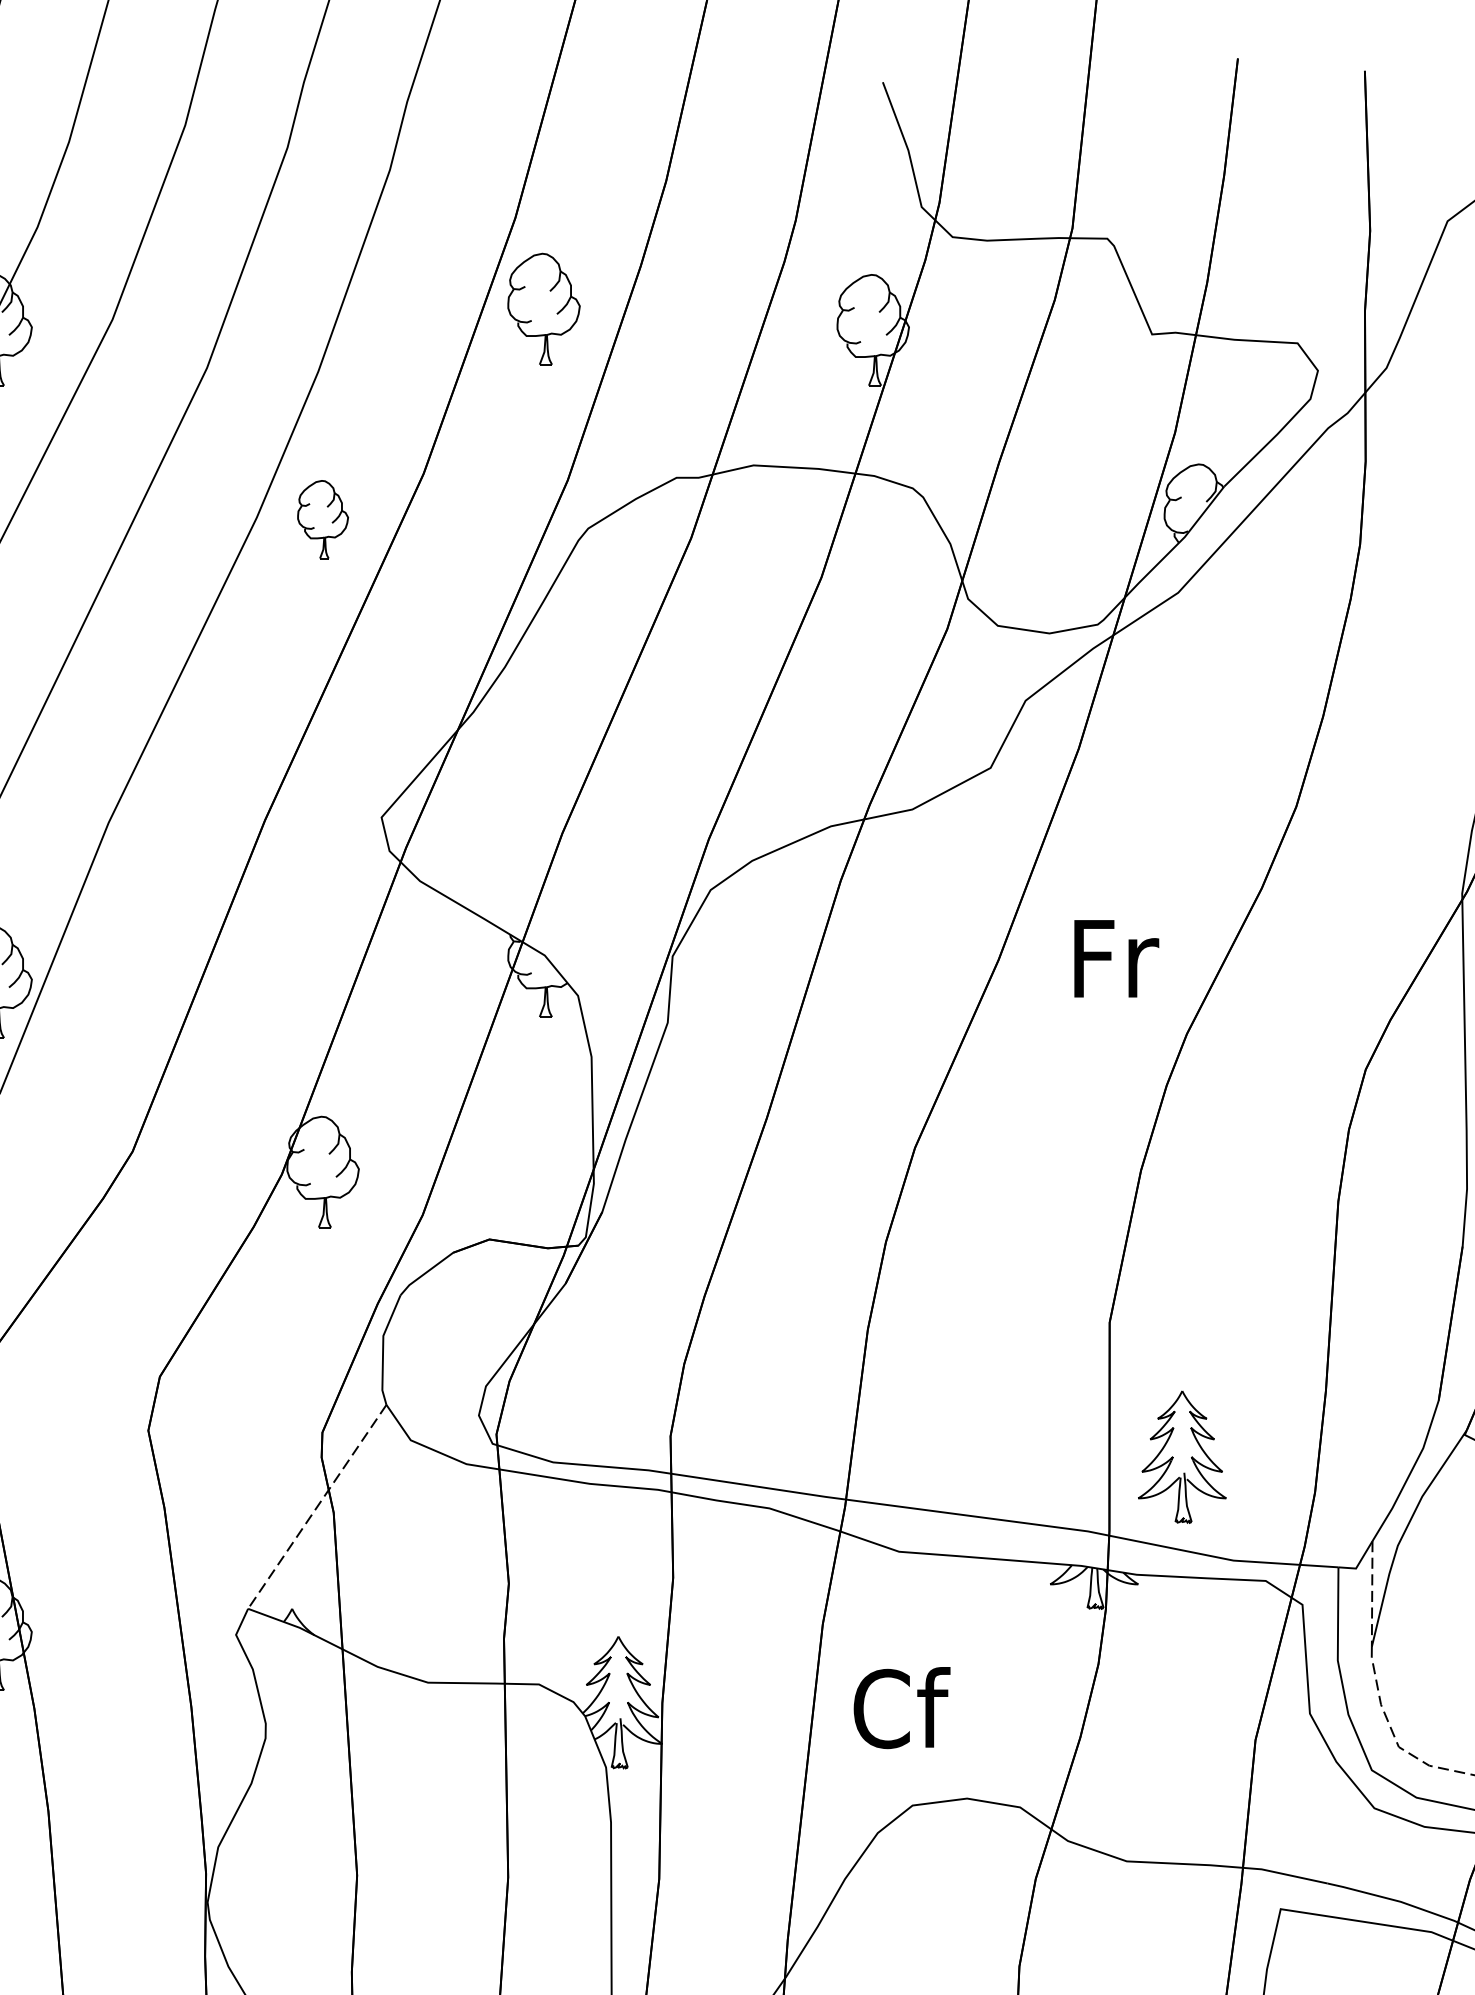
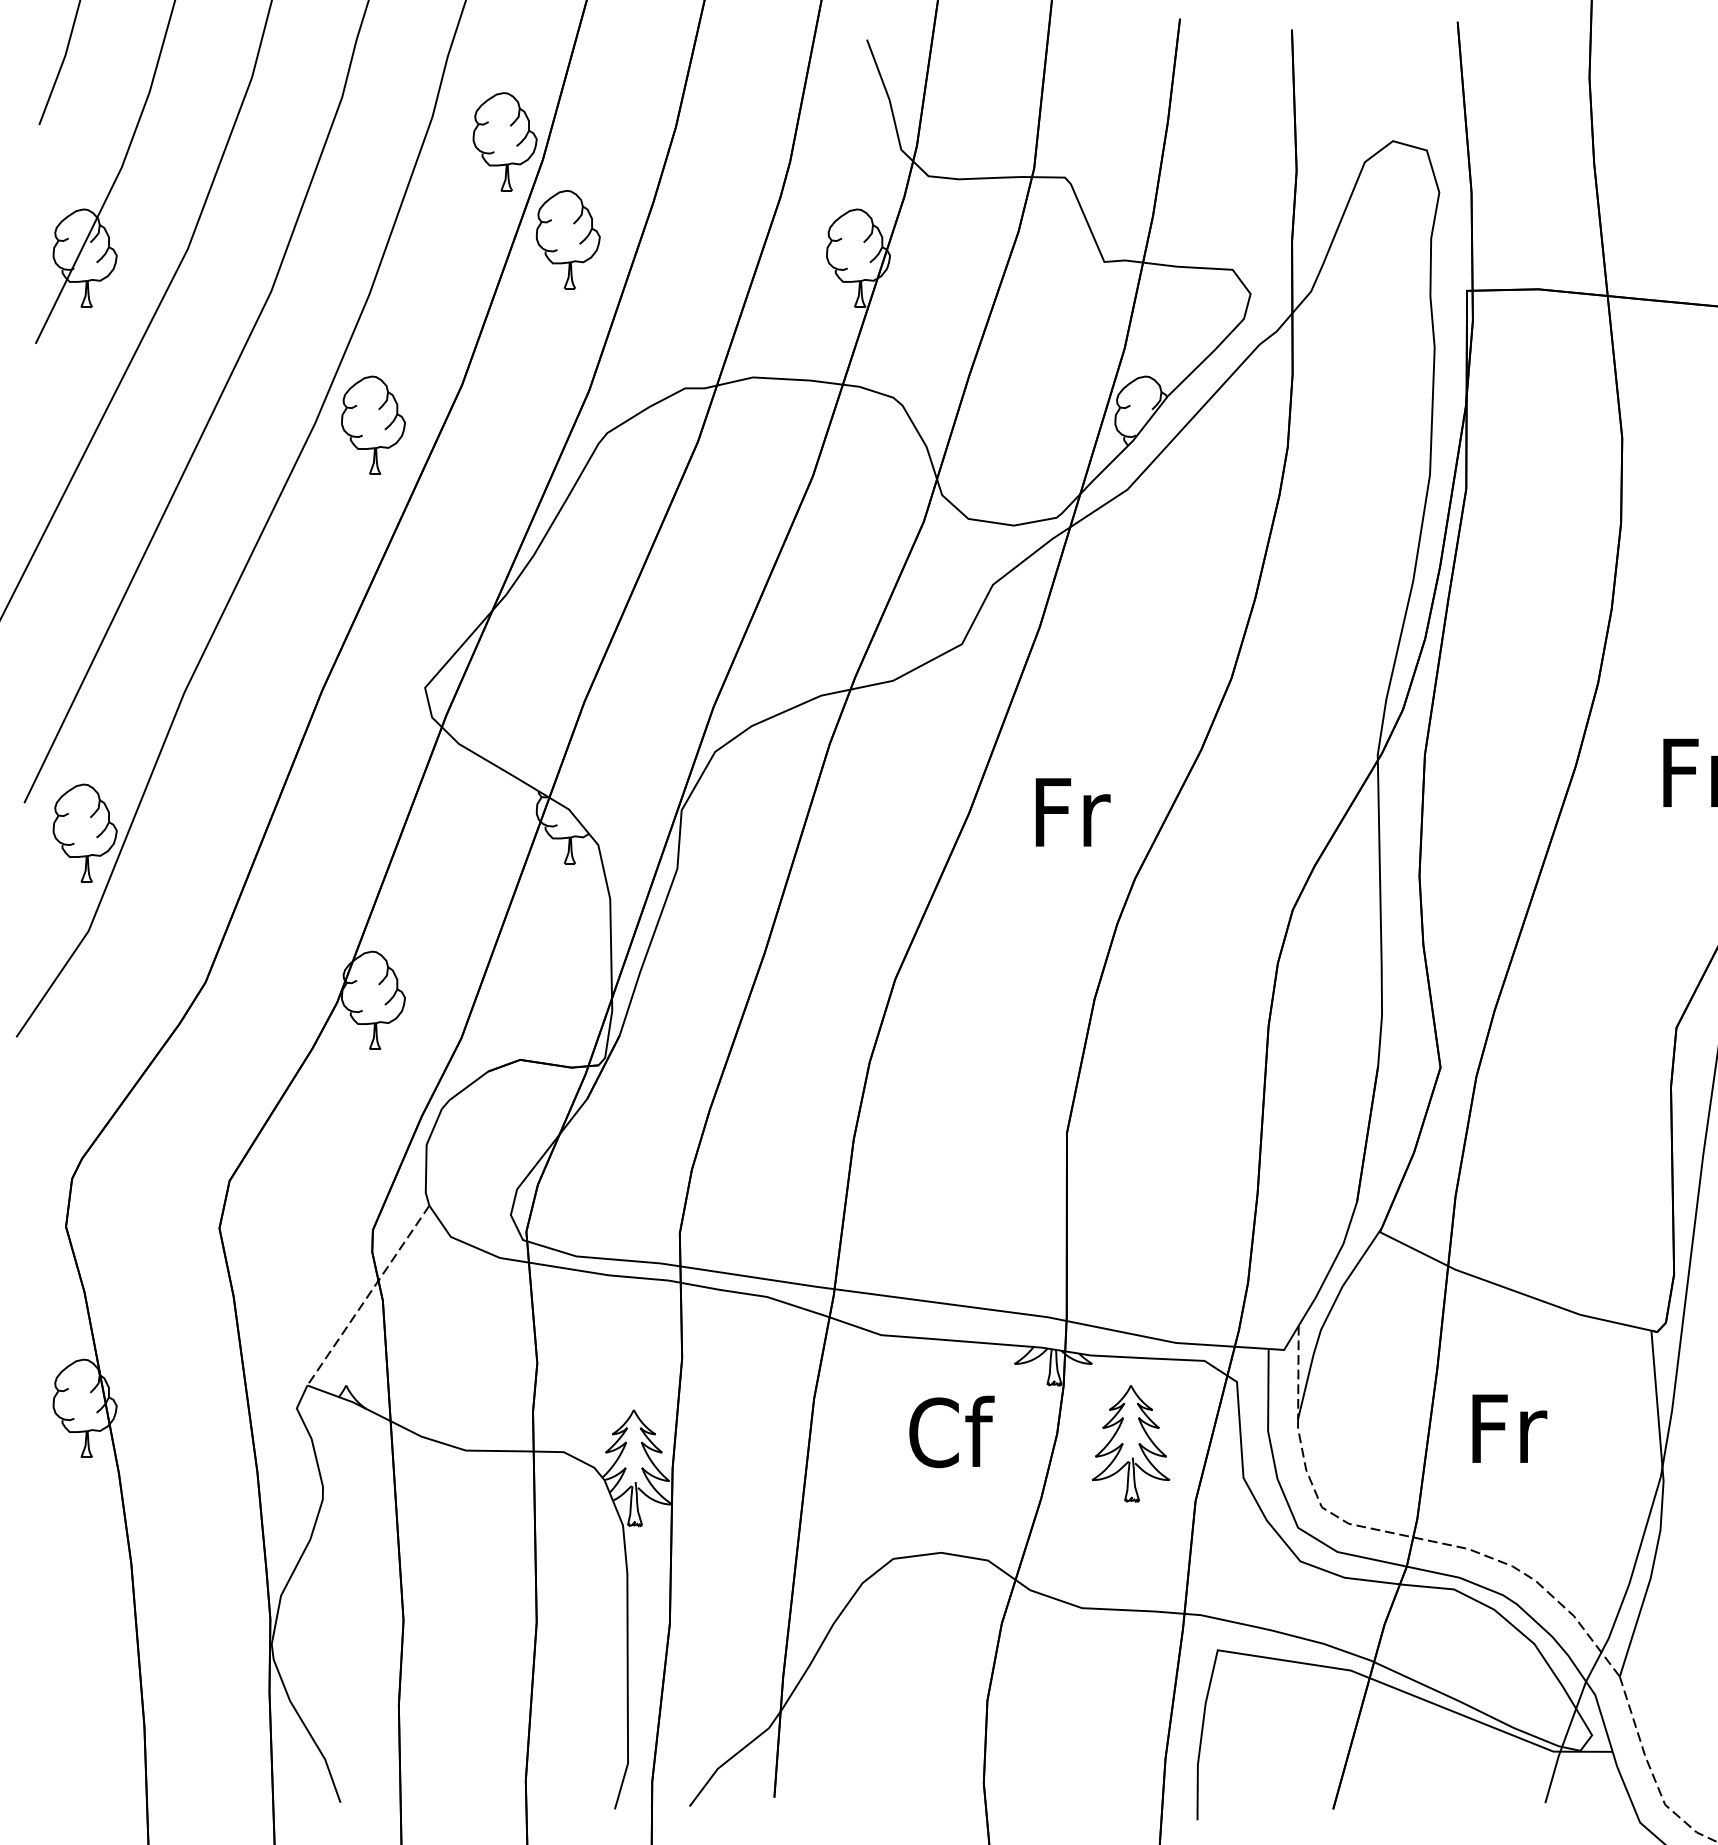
part: (471, 197) -> (504, 141), added
part: (323, 518) -> (373, 424), size x1.43
part: (1181, 1456) -> (1130, 1443), moved
text: (901, 1707) -> (951, 1431), moved

